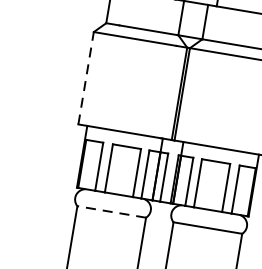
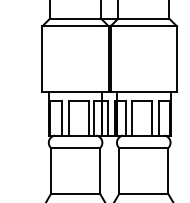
line: (86, 77) -> (42, 58), dashed -> solid
line: (111, 212) -> (75, 148), dashed -> solid

